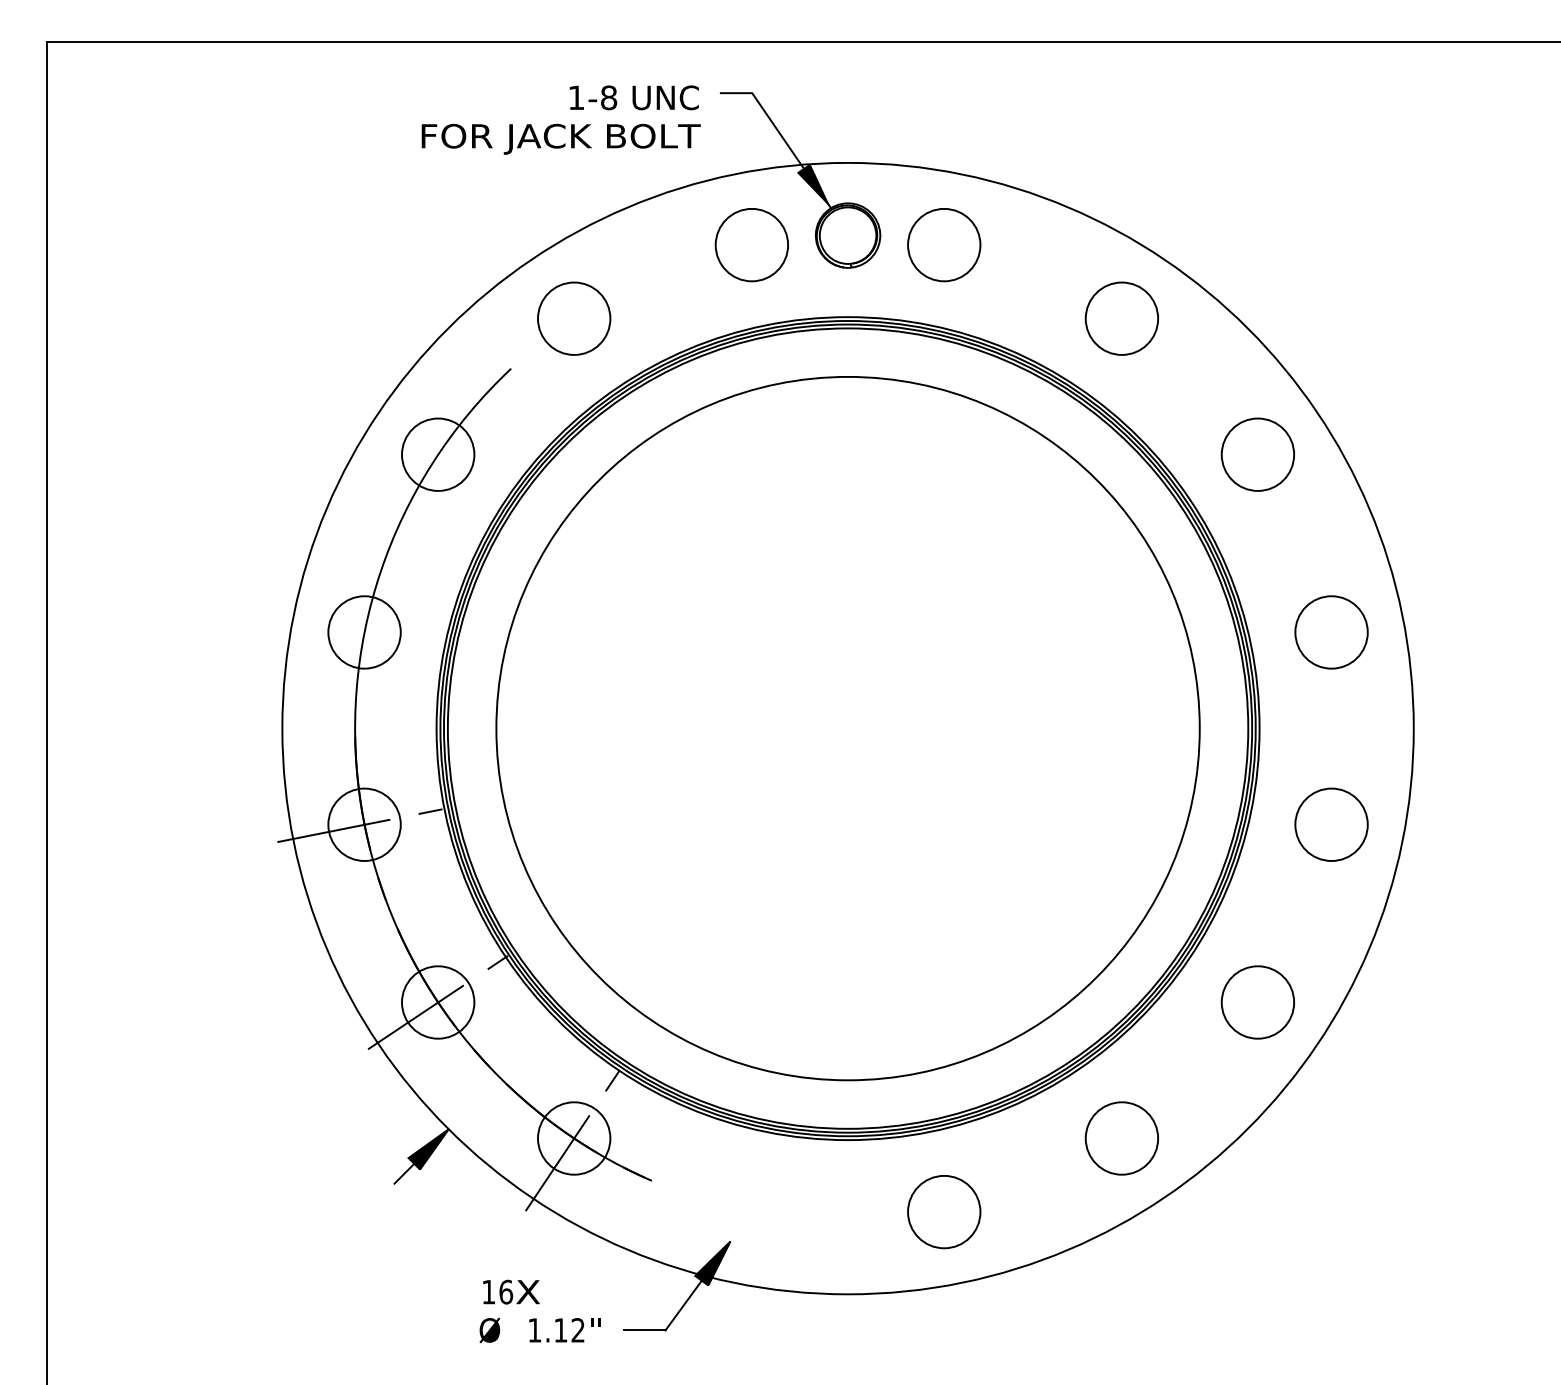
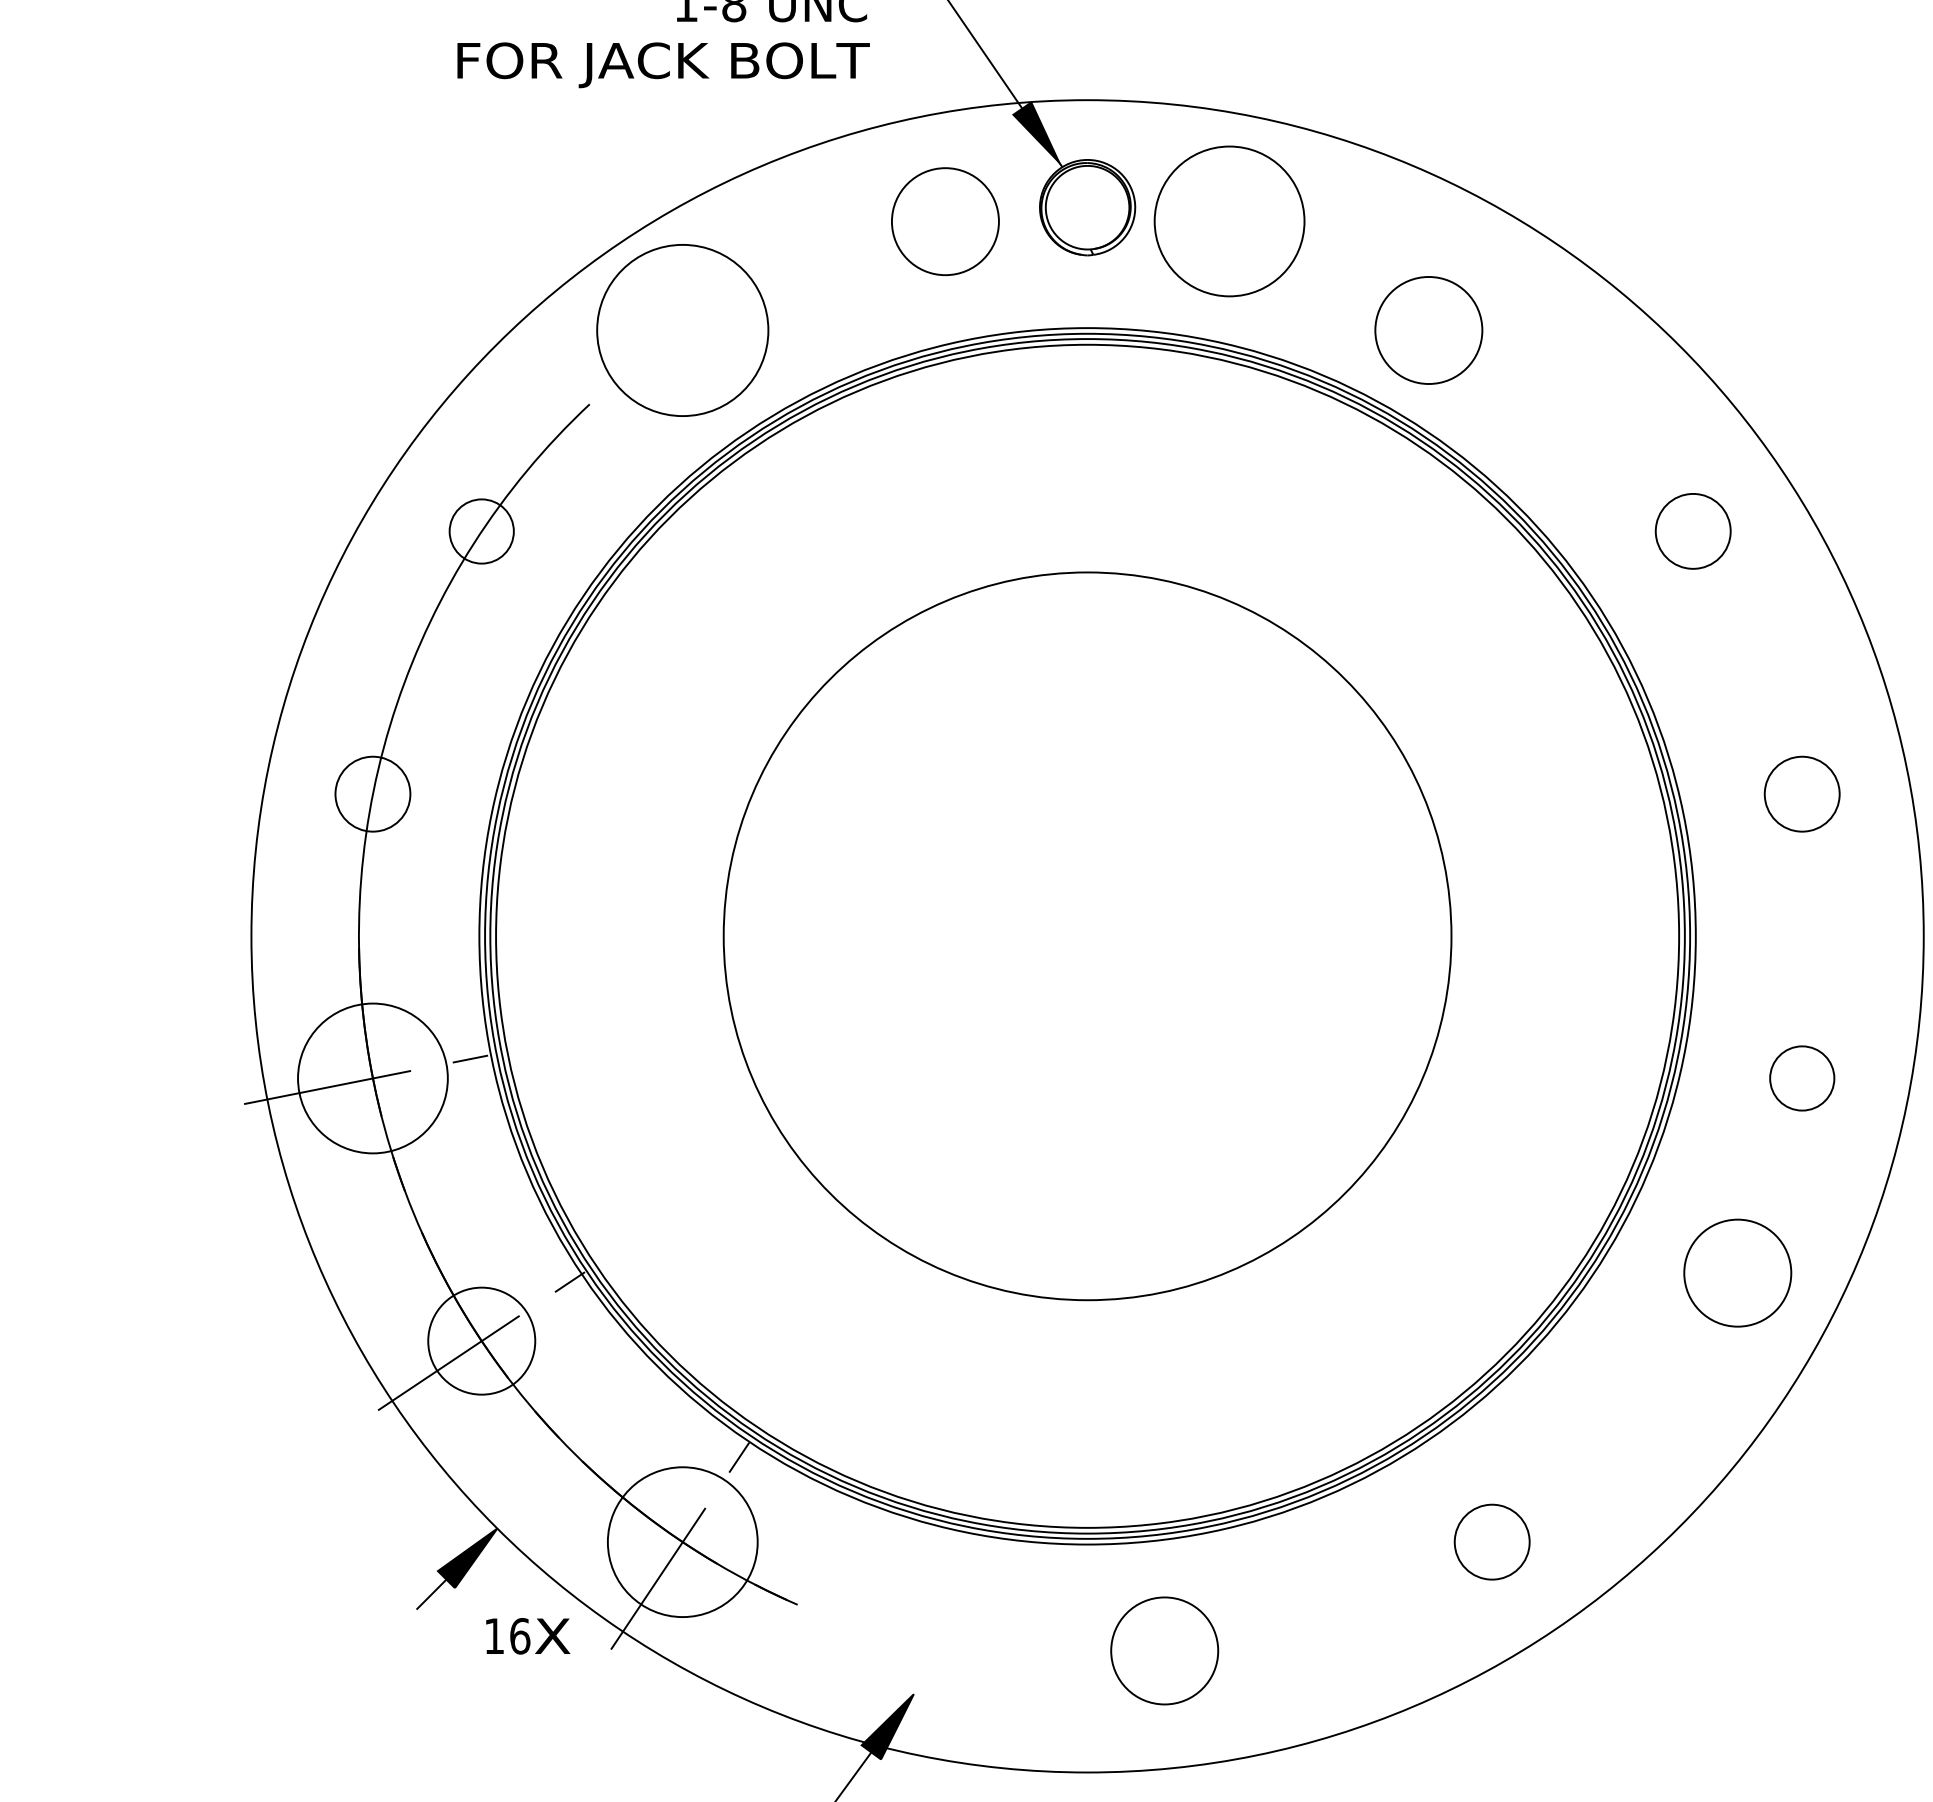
circle: (944, 245) -> (1230, 222), size x1.4
circle: (574, 318) -> (683, 330), size x1.6
circle: (1121, 318) -> (1428, 330), moved
circle: (438, 454) -> (482, 531), size x0.6
circle: (1257, 454) -> (1692, 531), size x0.7
circle: (364, 632) -> (372, 794), size x0.7
circle: (1331, 632) -> (1802, 794), size x0.7
circle: (847, 728) -> (1086, 936), size x0.7
circle: (364, 824) -> (372, 1078), size x1.4
circle: (1331, 824) -> (1802, 1078), size x0.6
circle: (1257, 1002) -> (1737, 1273), moved
circle: (574, 1138) -> (683, 1542), size x1.4
circle: (1121, 1138) -> (1491, 1542), size x0.7
circle: (944, 1212) -> (1165, 1651), moved
text: (511, 1291) -> (528, 1635), moved

